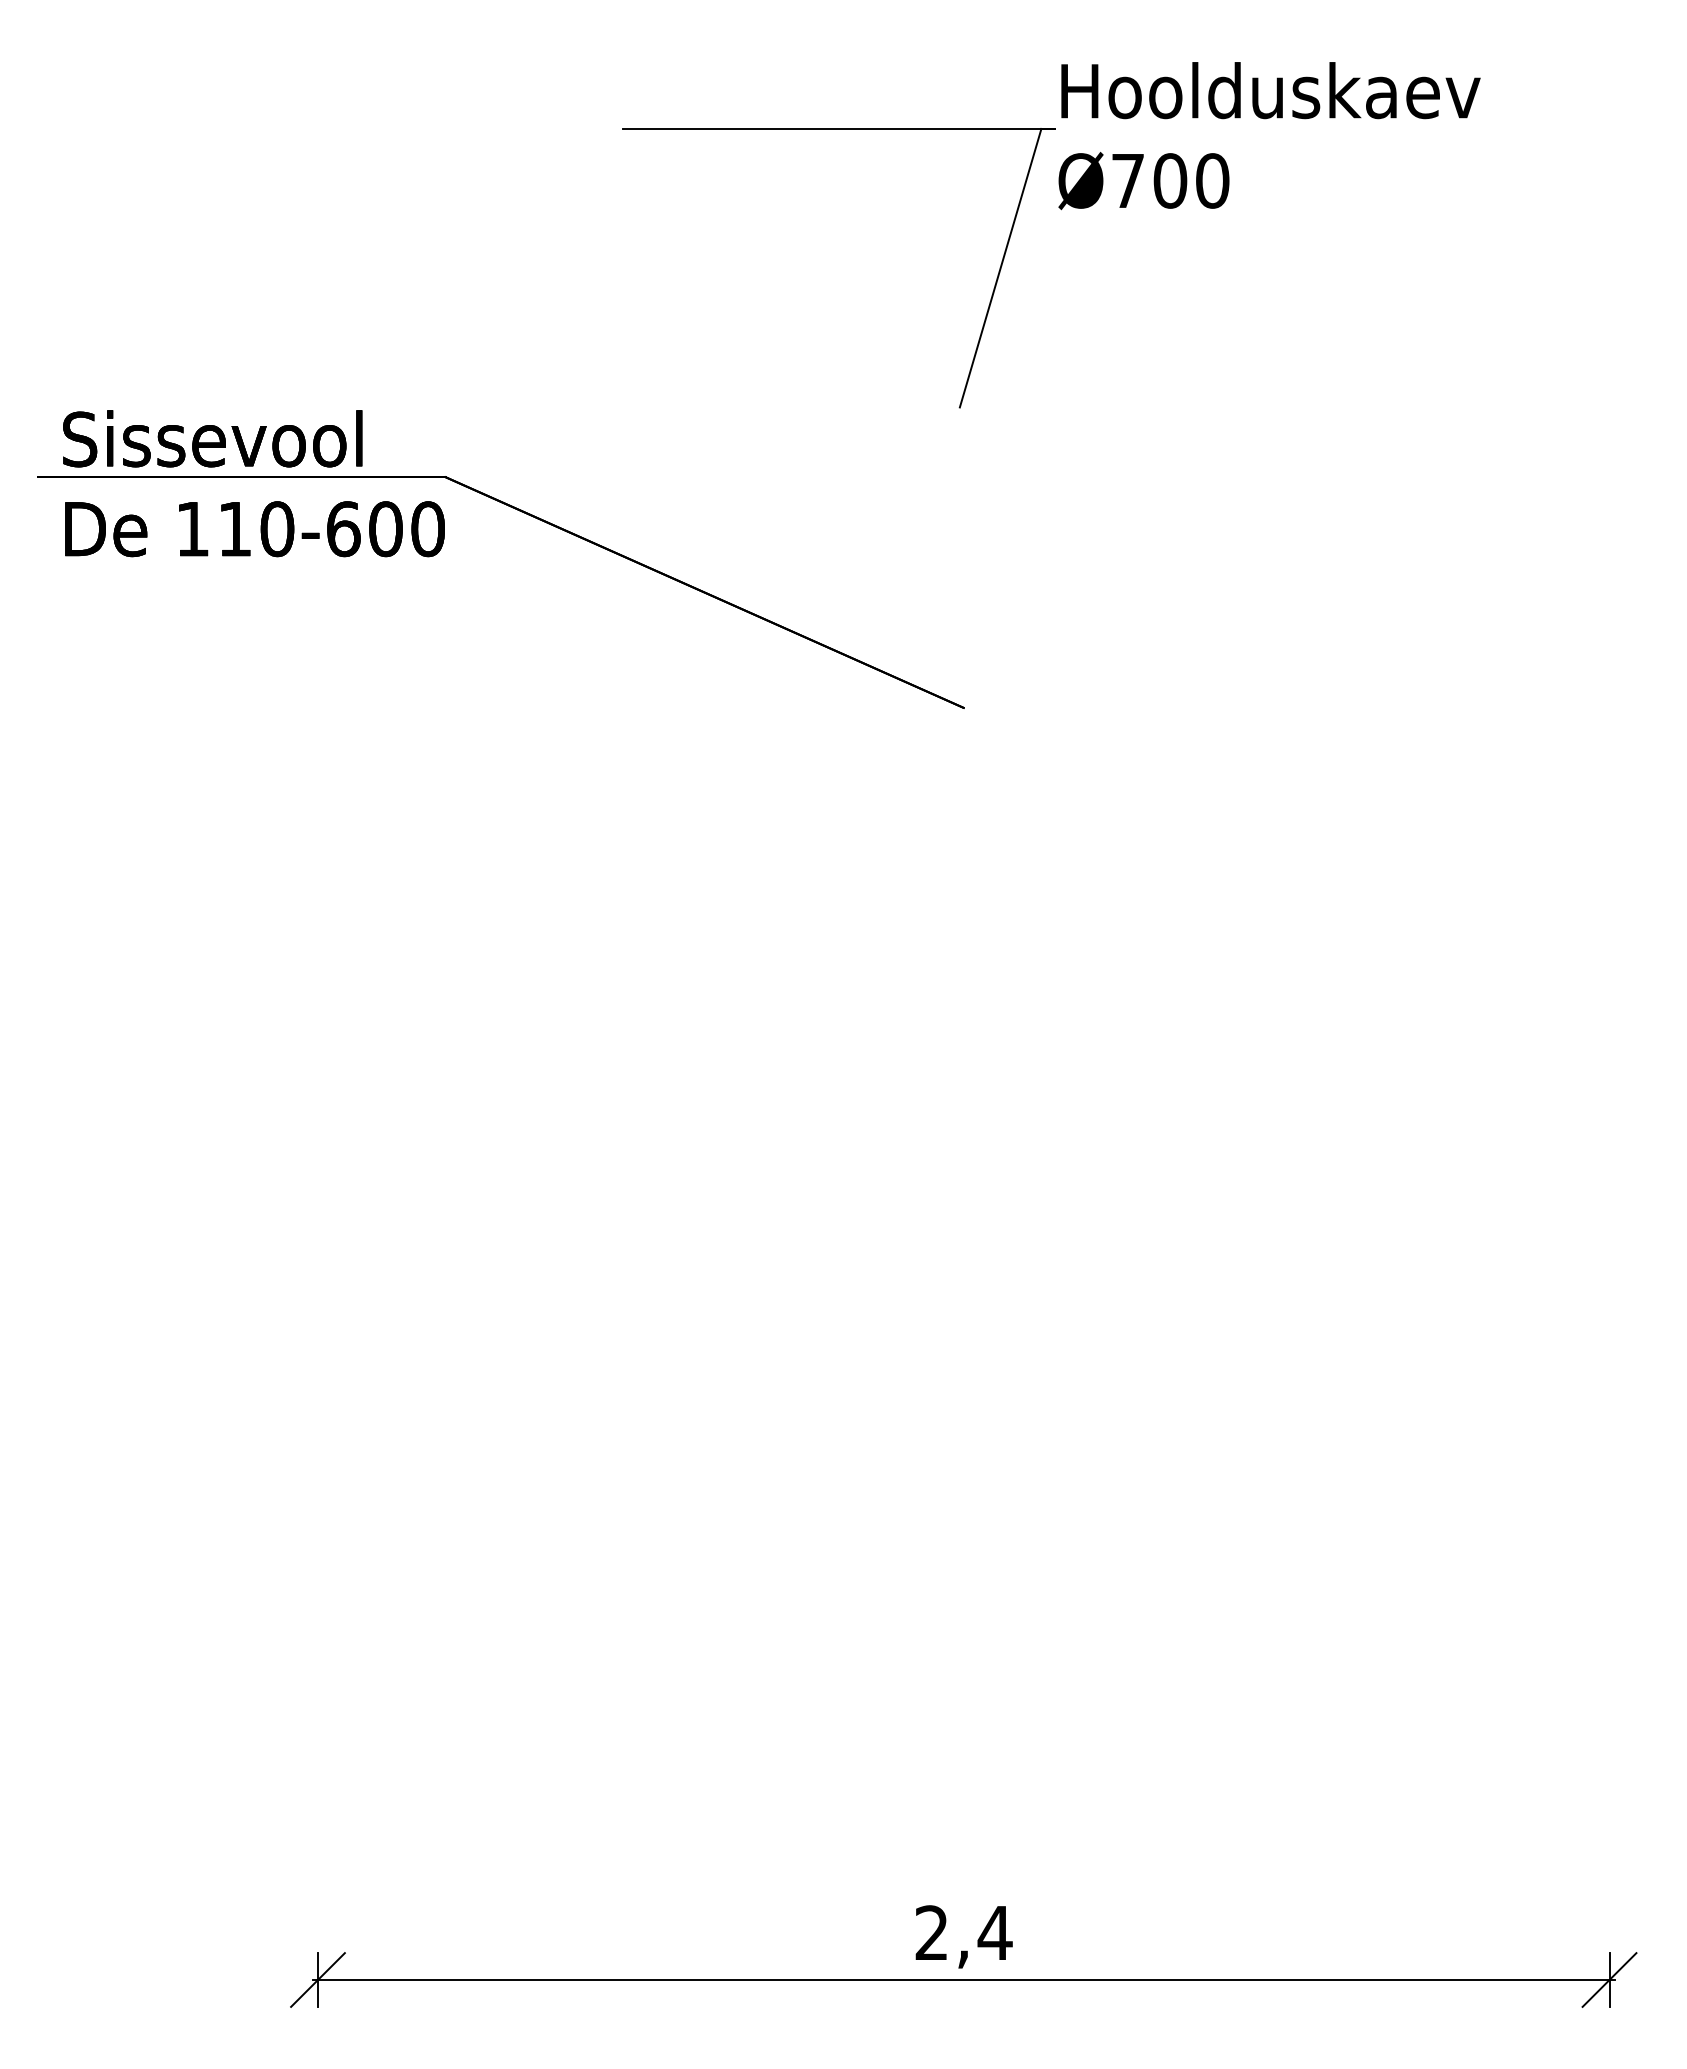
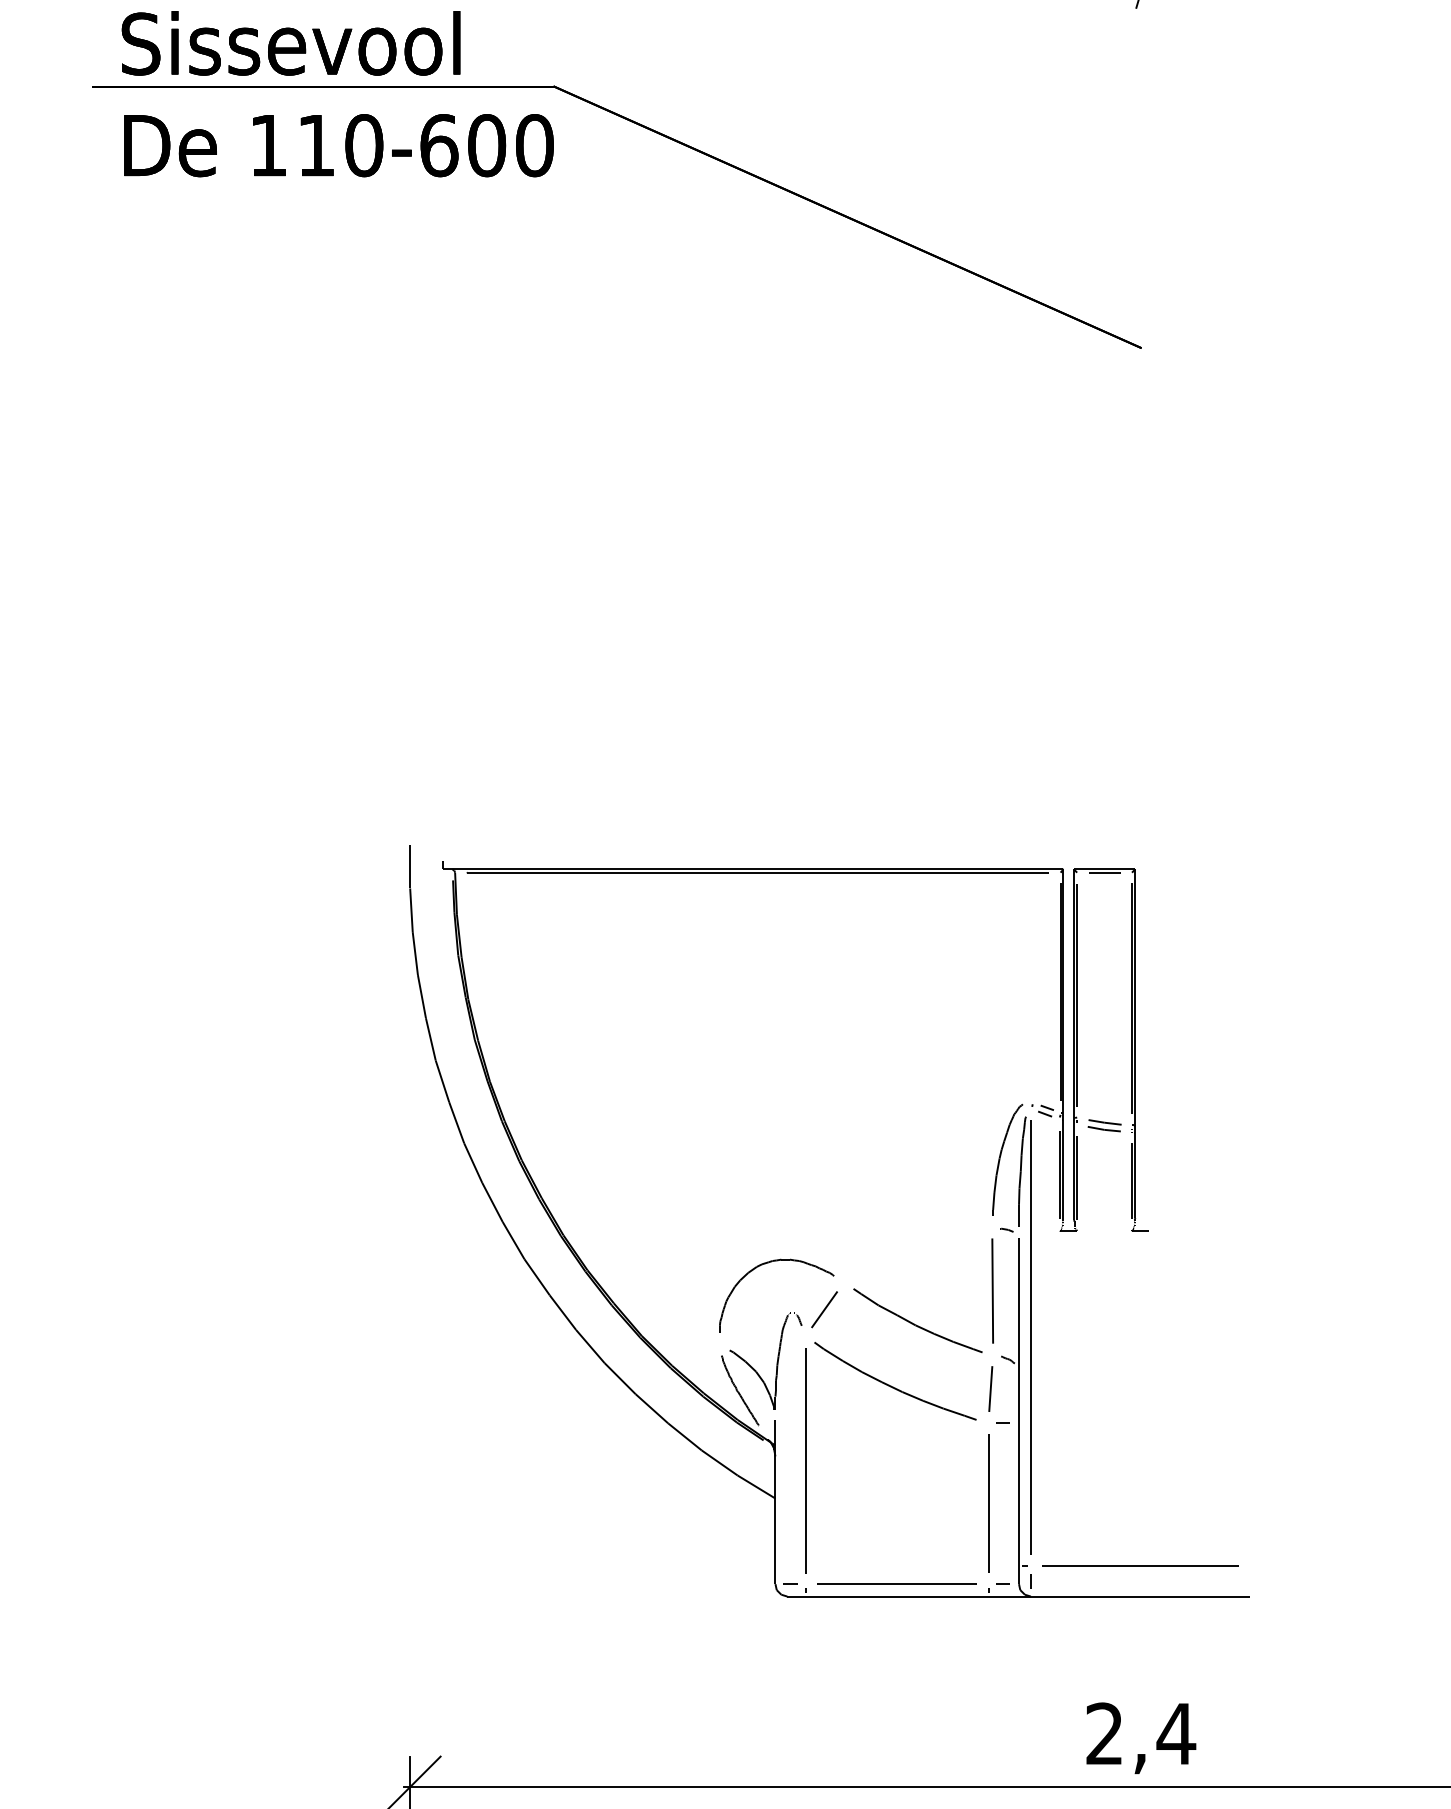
part: (676, 1518) -> (815, 1264), added

